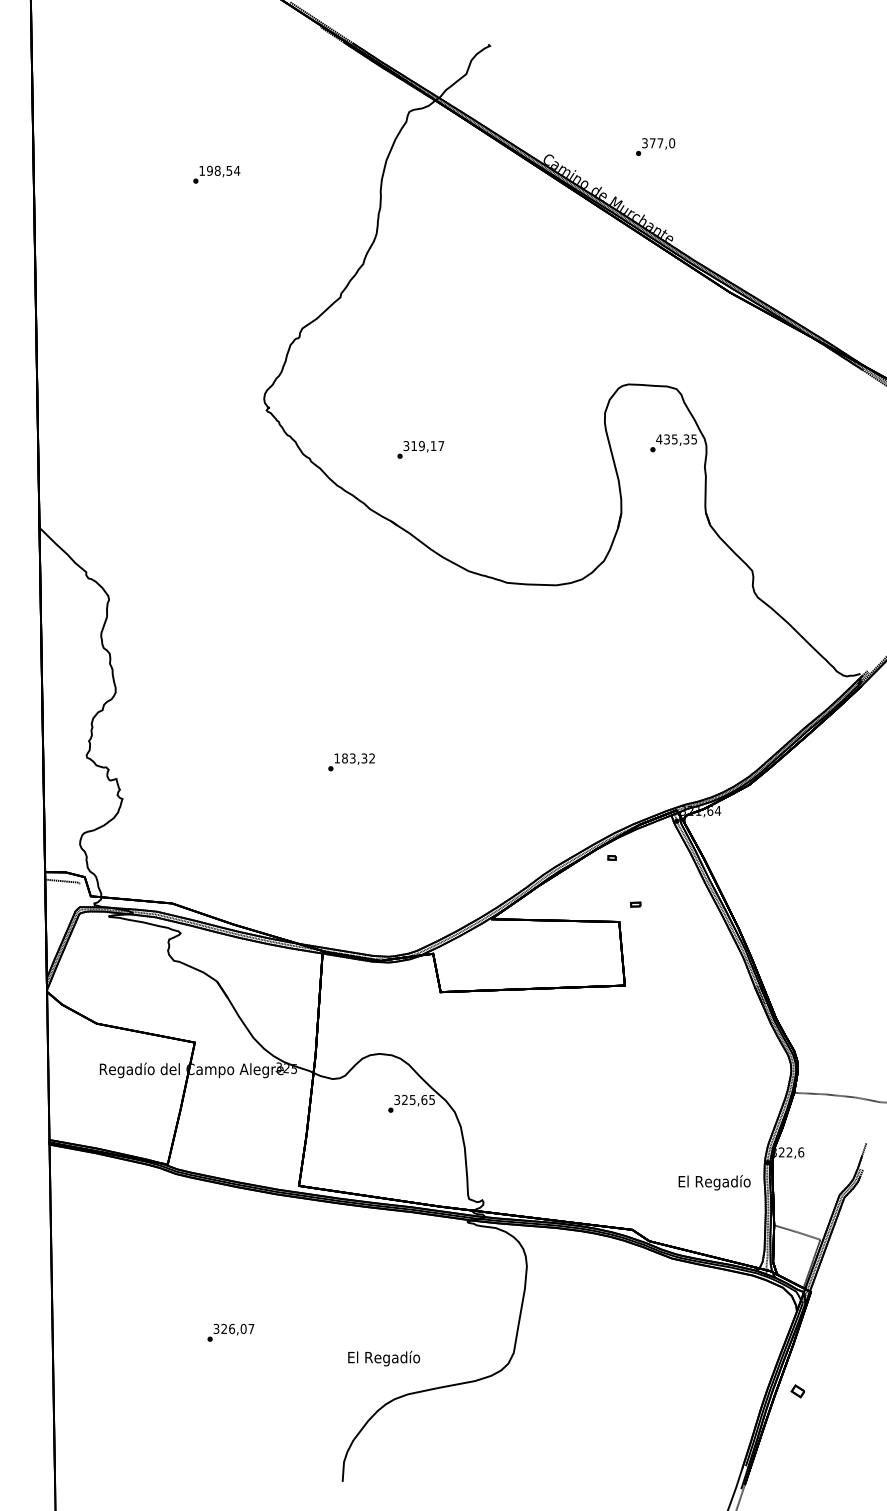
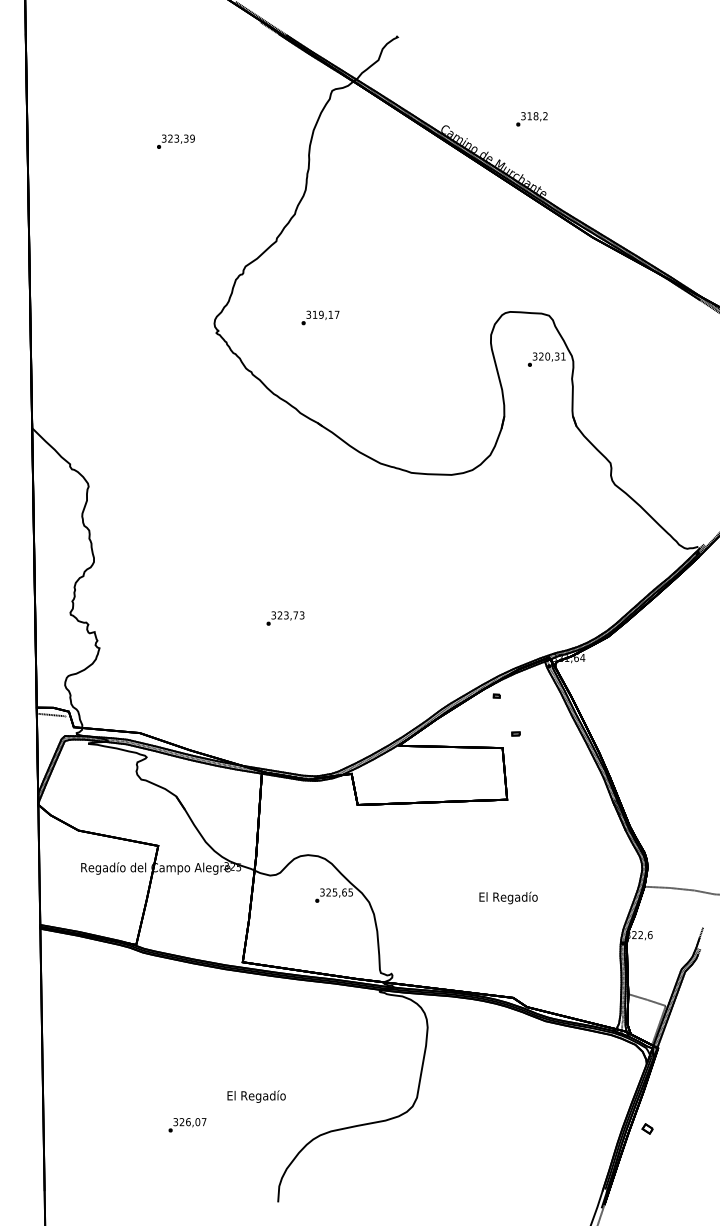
text: (662, 143) -> (537, 116), 377,0 -> 318,2
text: (219, 170) -> (178, 138), 198,54 -> 323,39
text: (676, 439) -> (549, 356), 435,35 -> 320,31
text: (420, 449) -> (320, 317), moved
text: (354, 758) -> (287, 615), 183,32 -> 323,73
text: (714, 1182) -> (508, 897), moved
text: (230, 1332) -> (187, 1124), moved
text: (384, 1358) -> (256, 1096), moved

